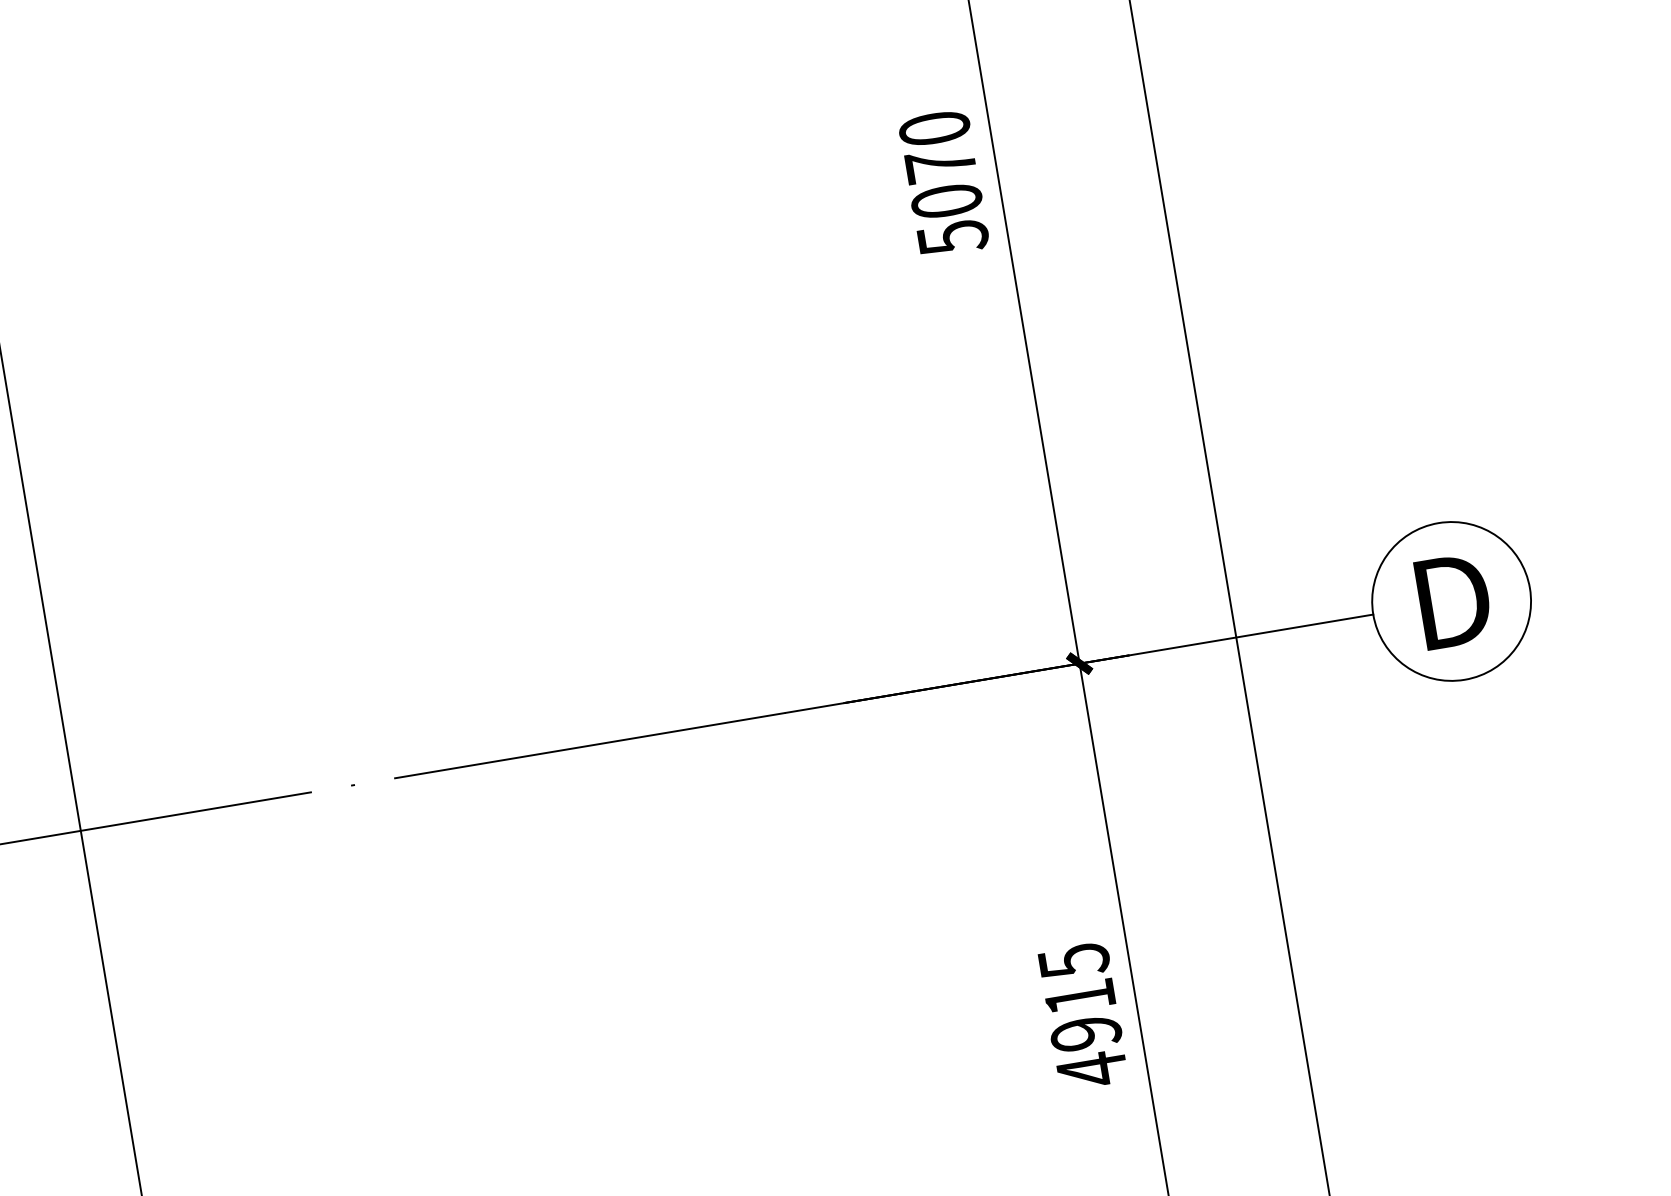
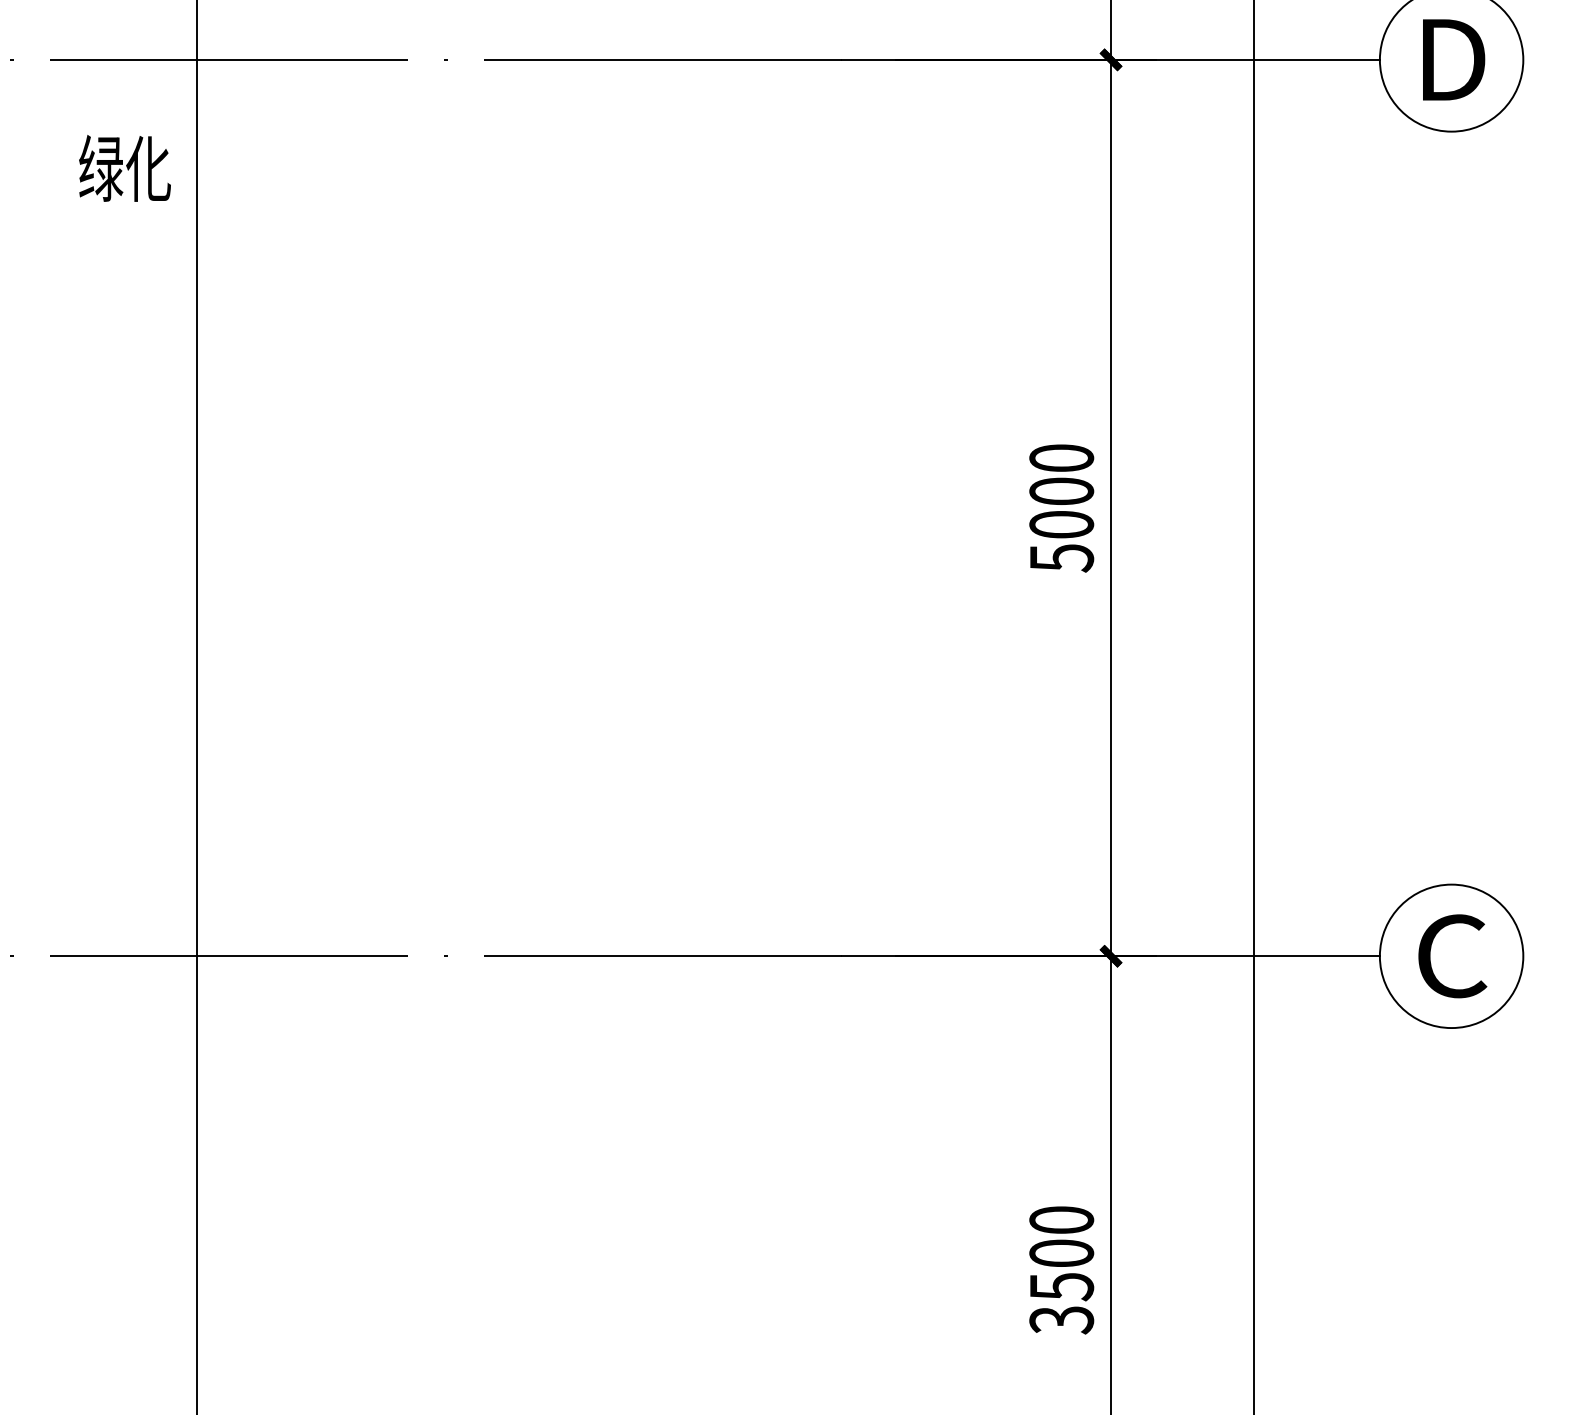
text: (940, 165) -> (1061, 491), 5070 -> 5000
text: (1452, 601) -> (1452, 956), D -> C
text: (1082, 1015) -> (1061, 1270), 4915 -> 3500

